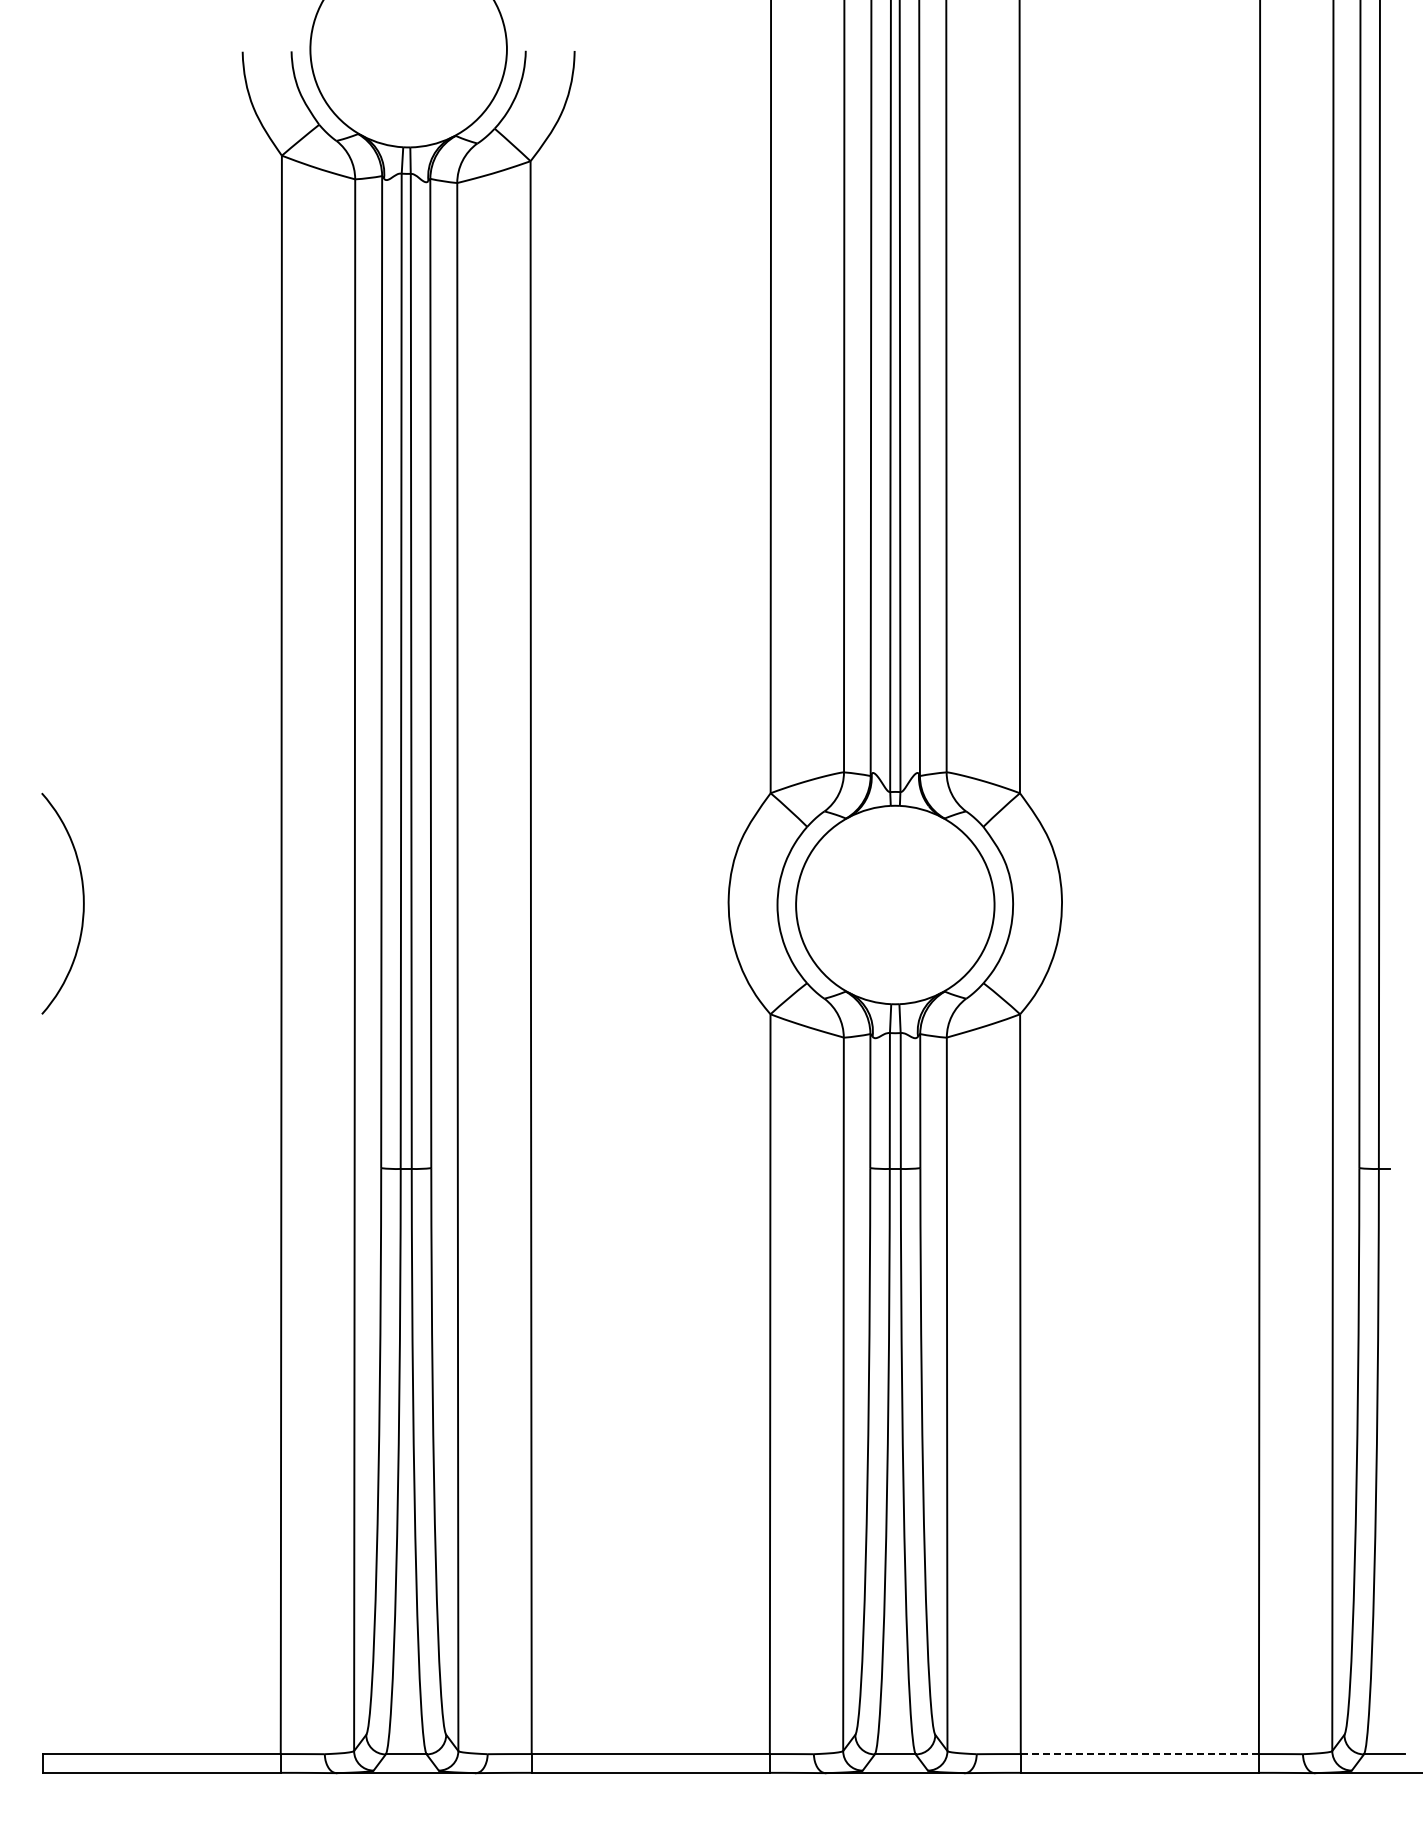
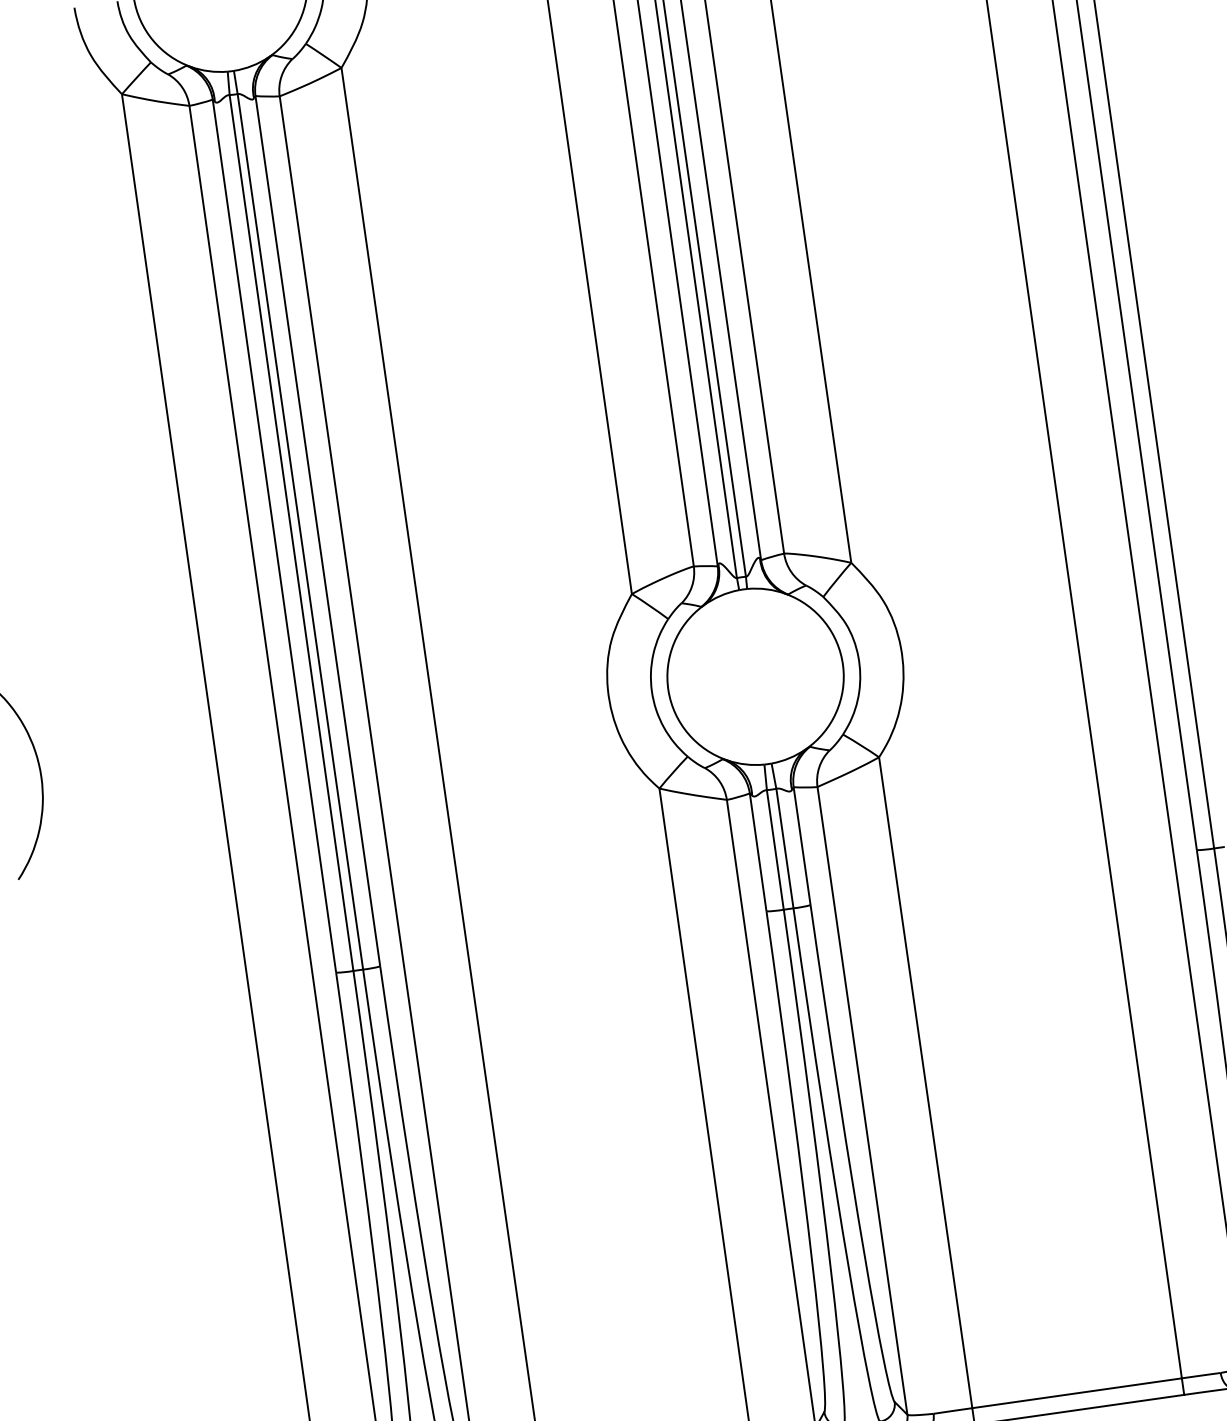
line: (1140, 1754) -> (1077, 1393), dashed -> solid

